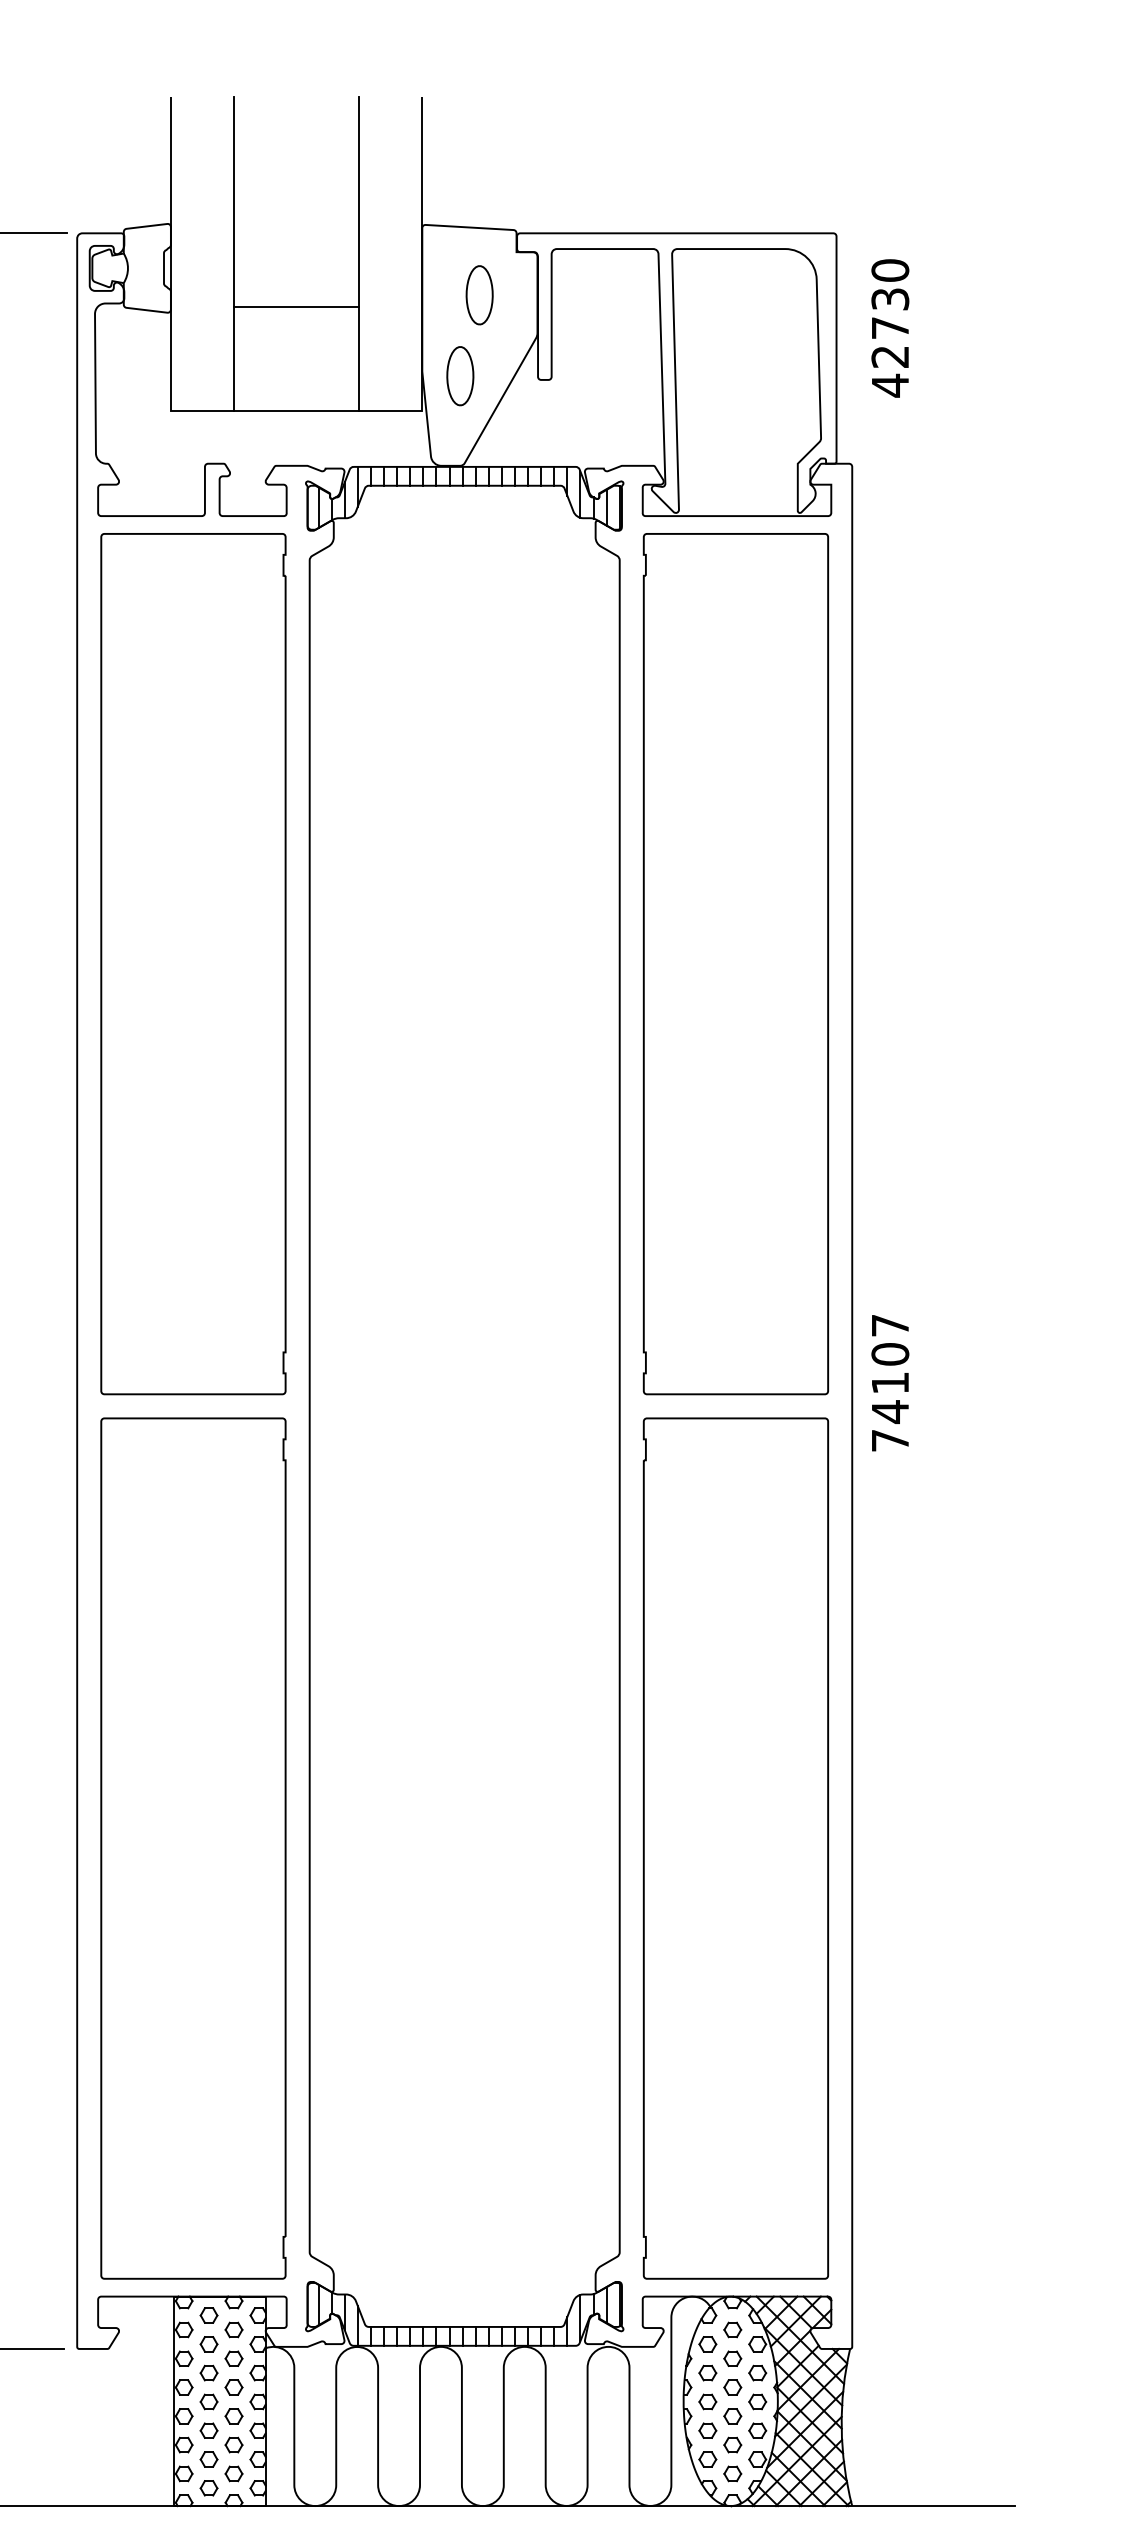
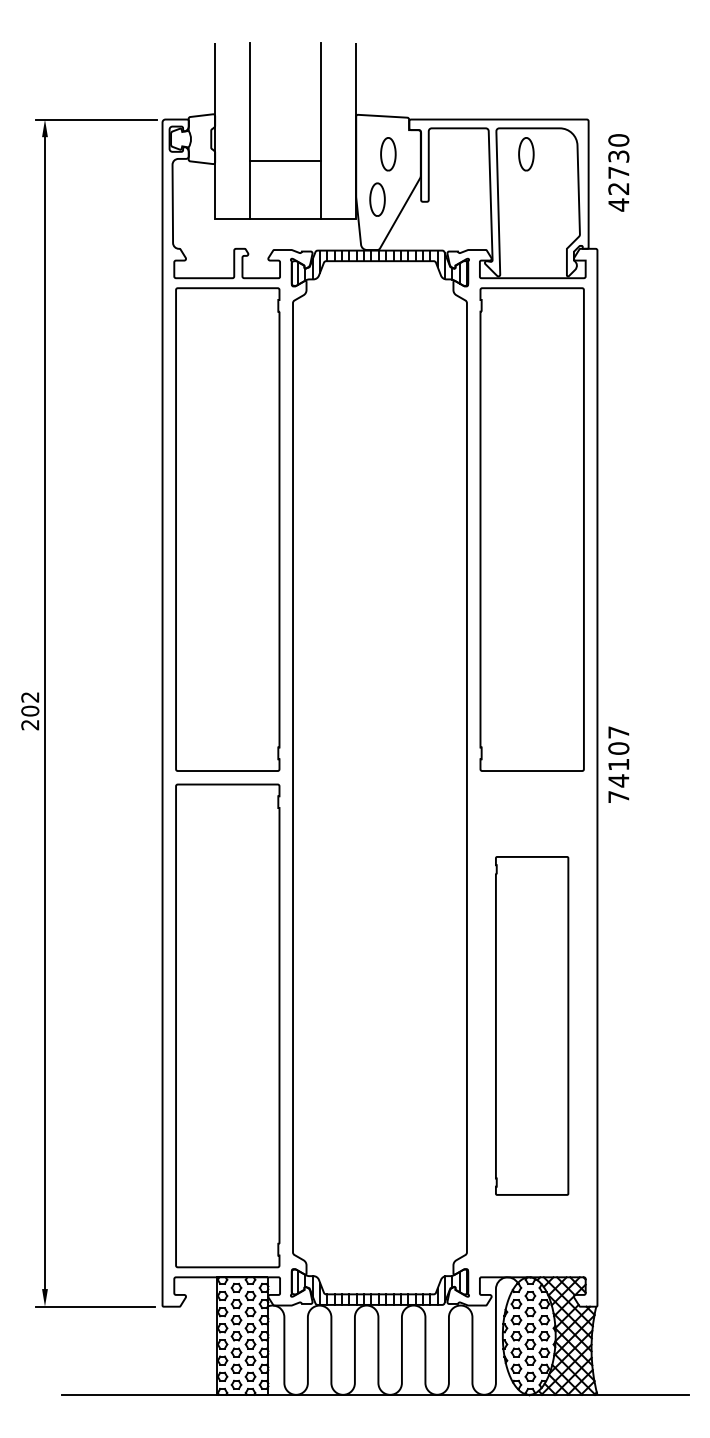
part: (725, 295) -> (526, 154), added
part: (734, 1847) -> (531, 1025), size x0.7

